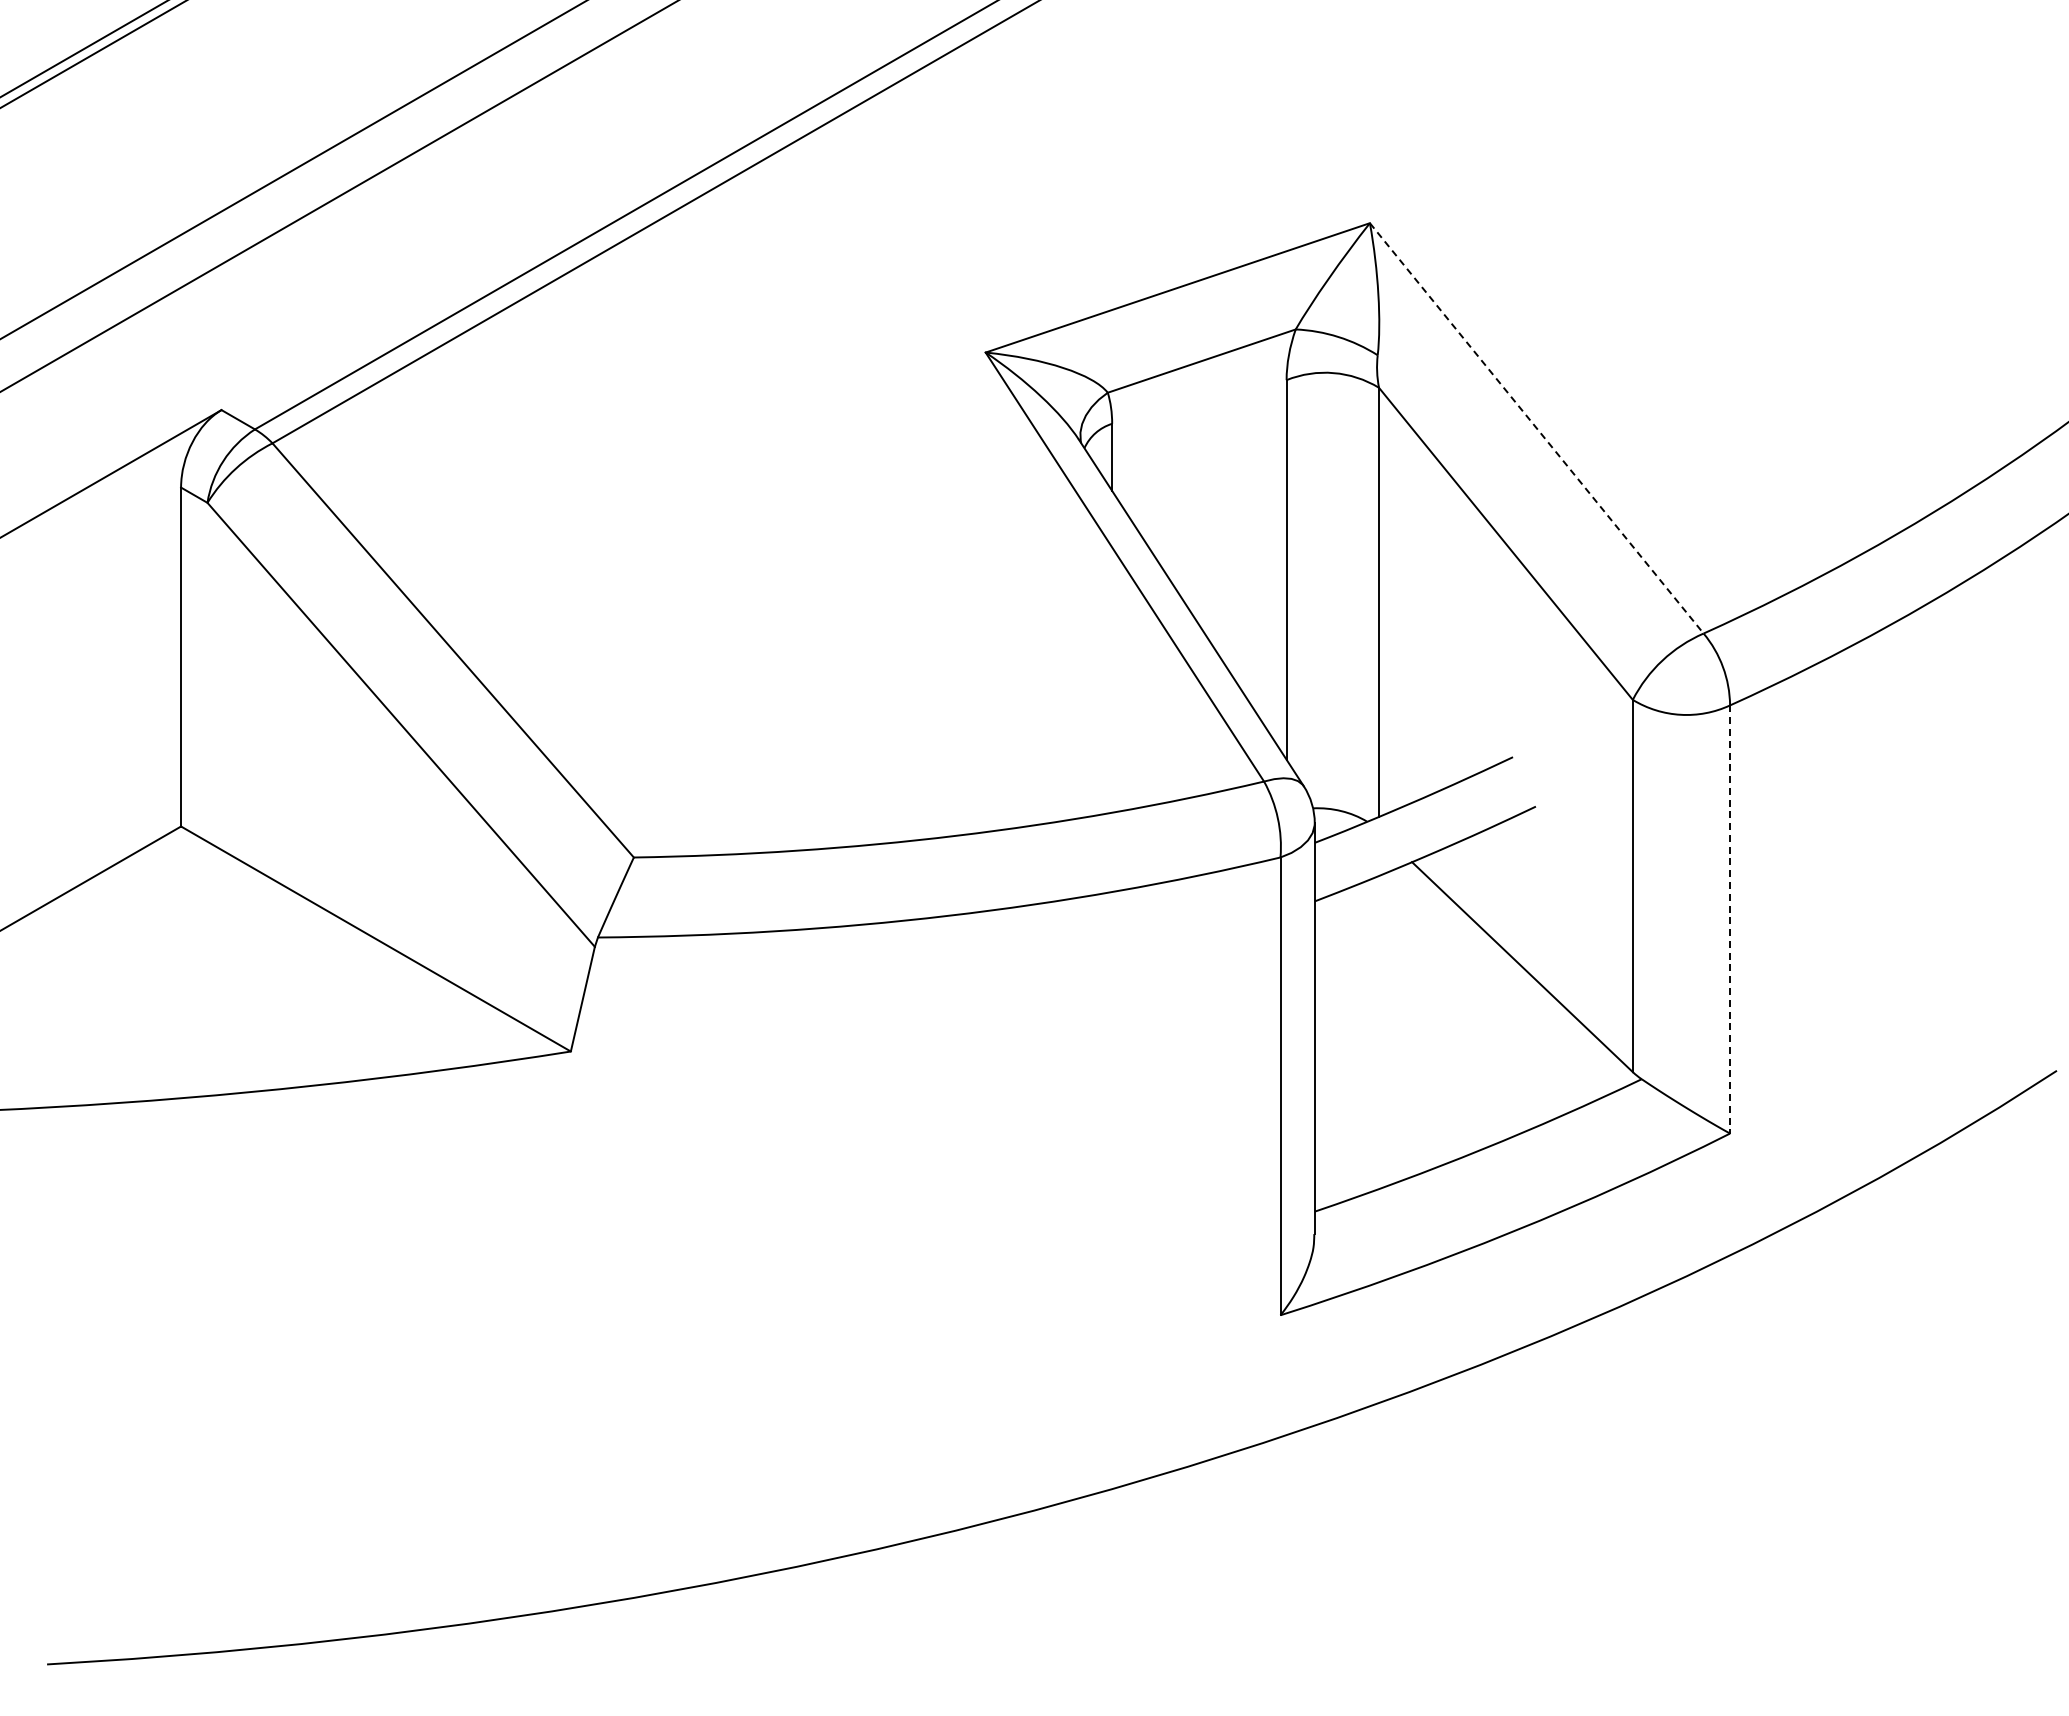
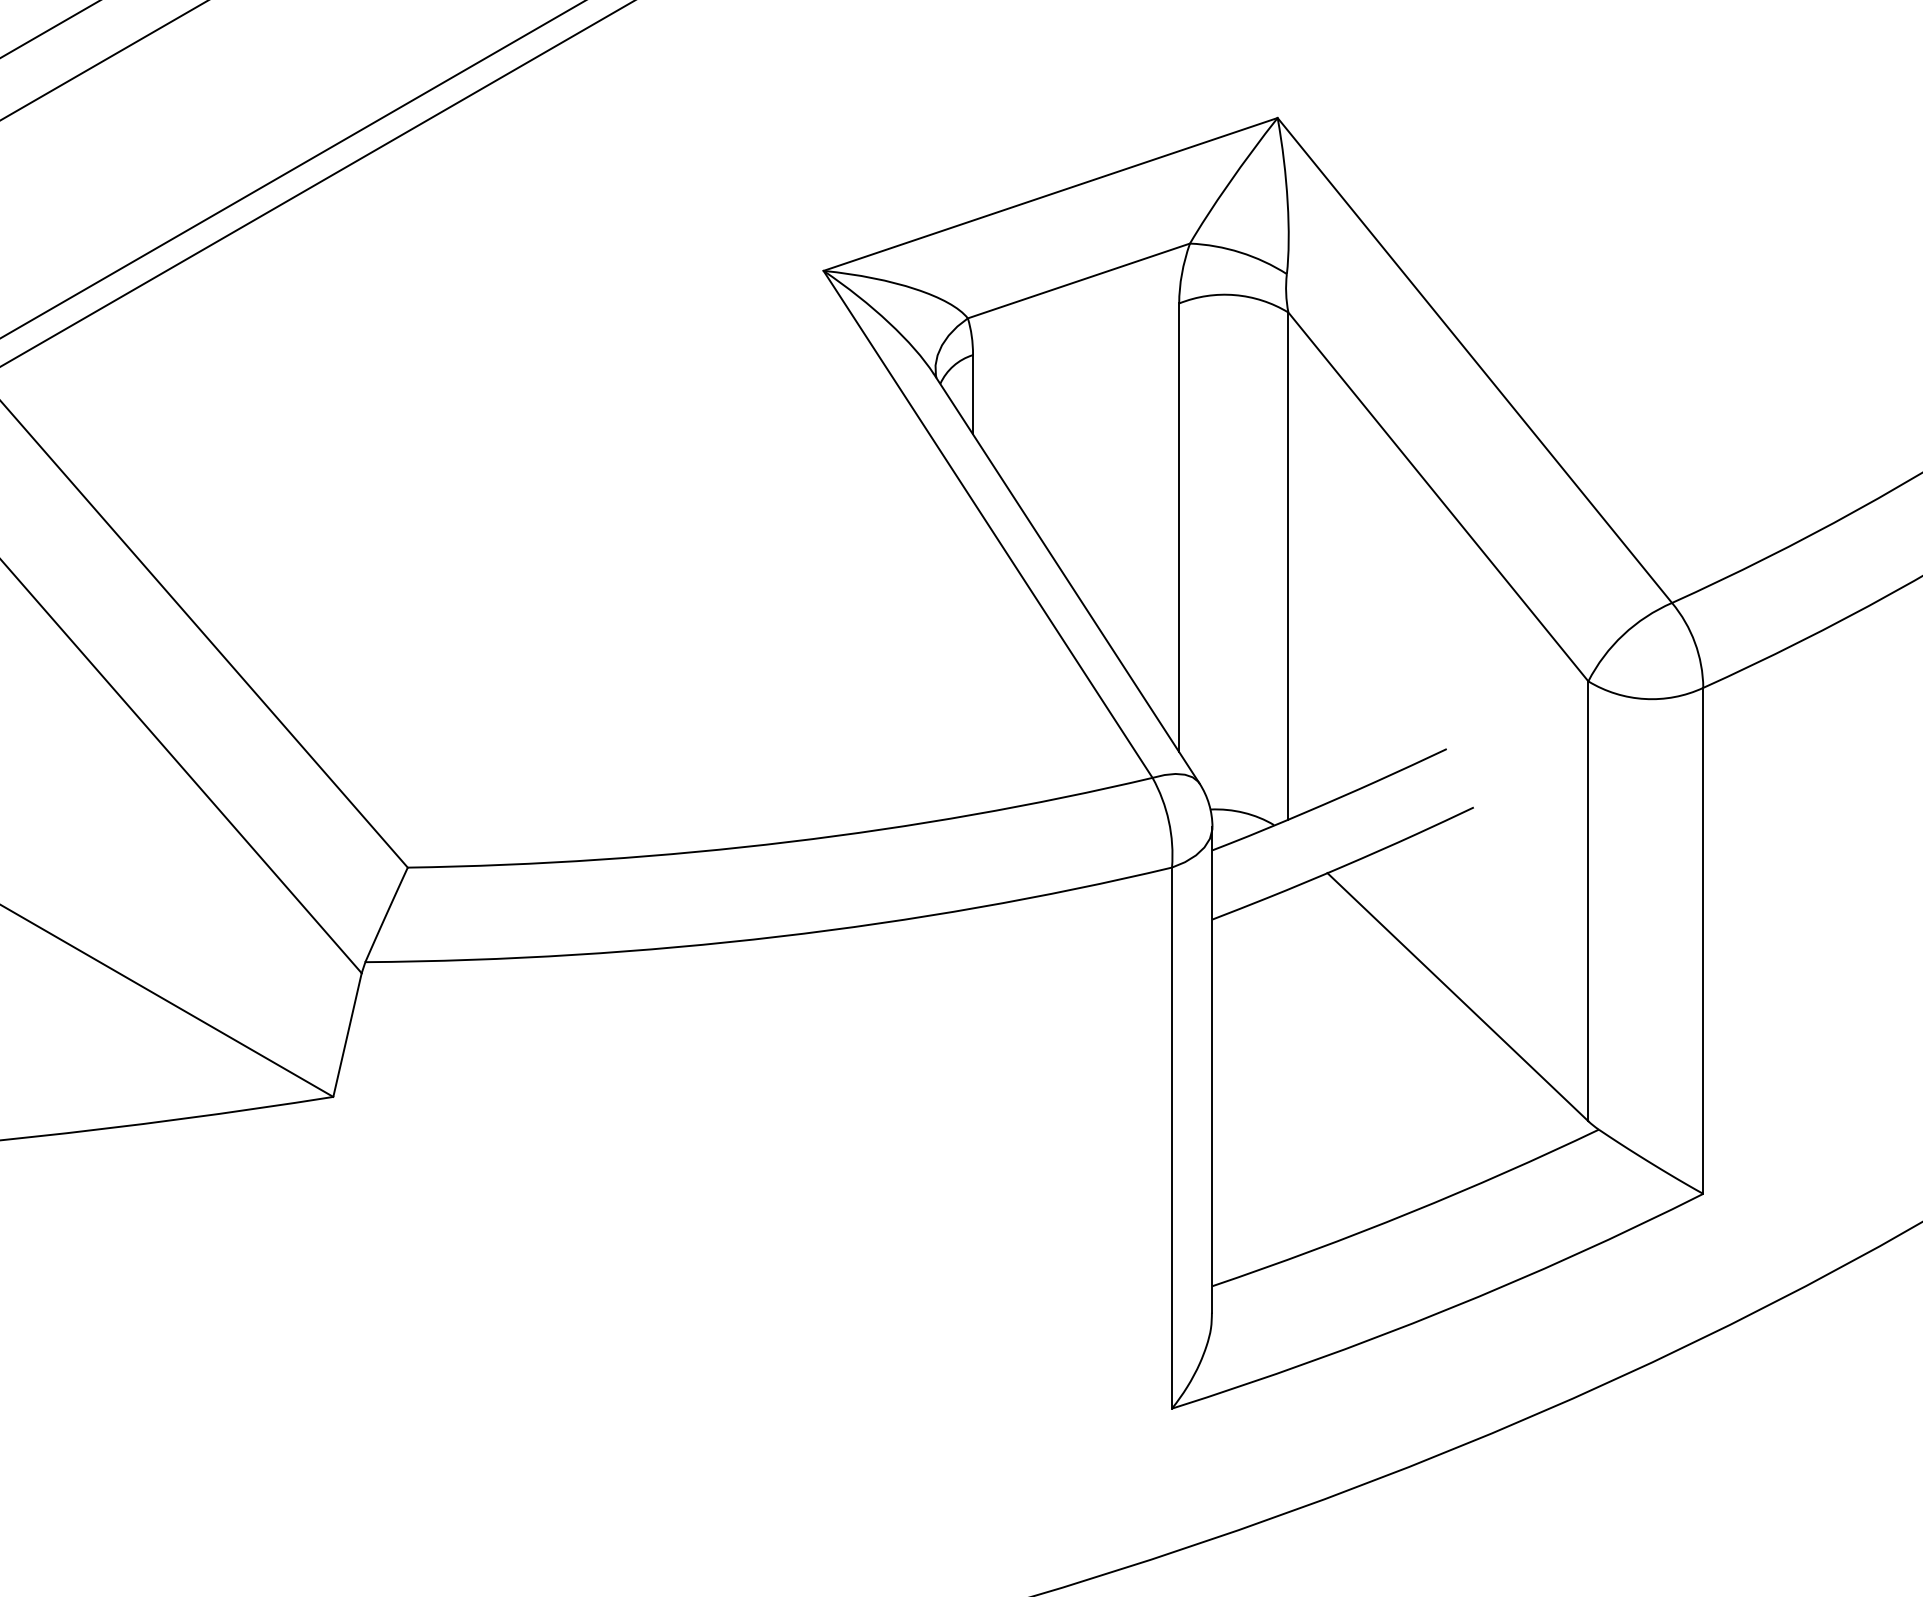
line: (1537, 428) -> (1475, 360), dashed -> solid
line: (1730, 919) -> (1703, 940), dashed -> solid

